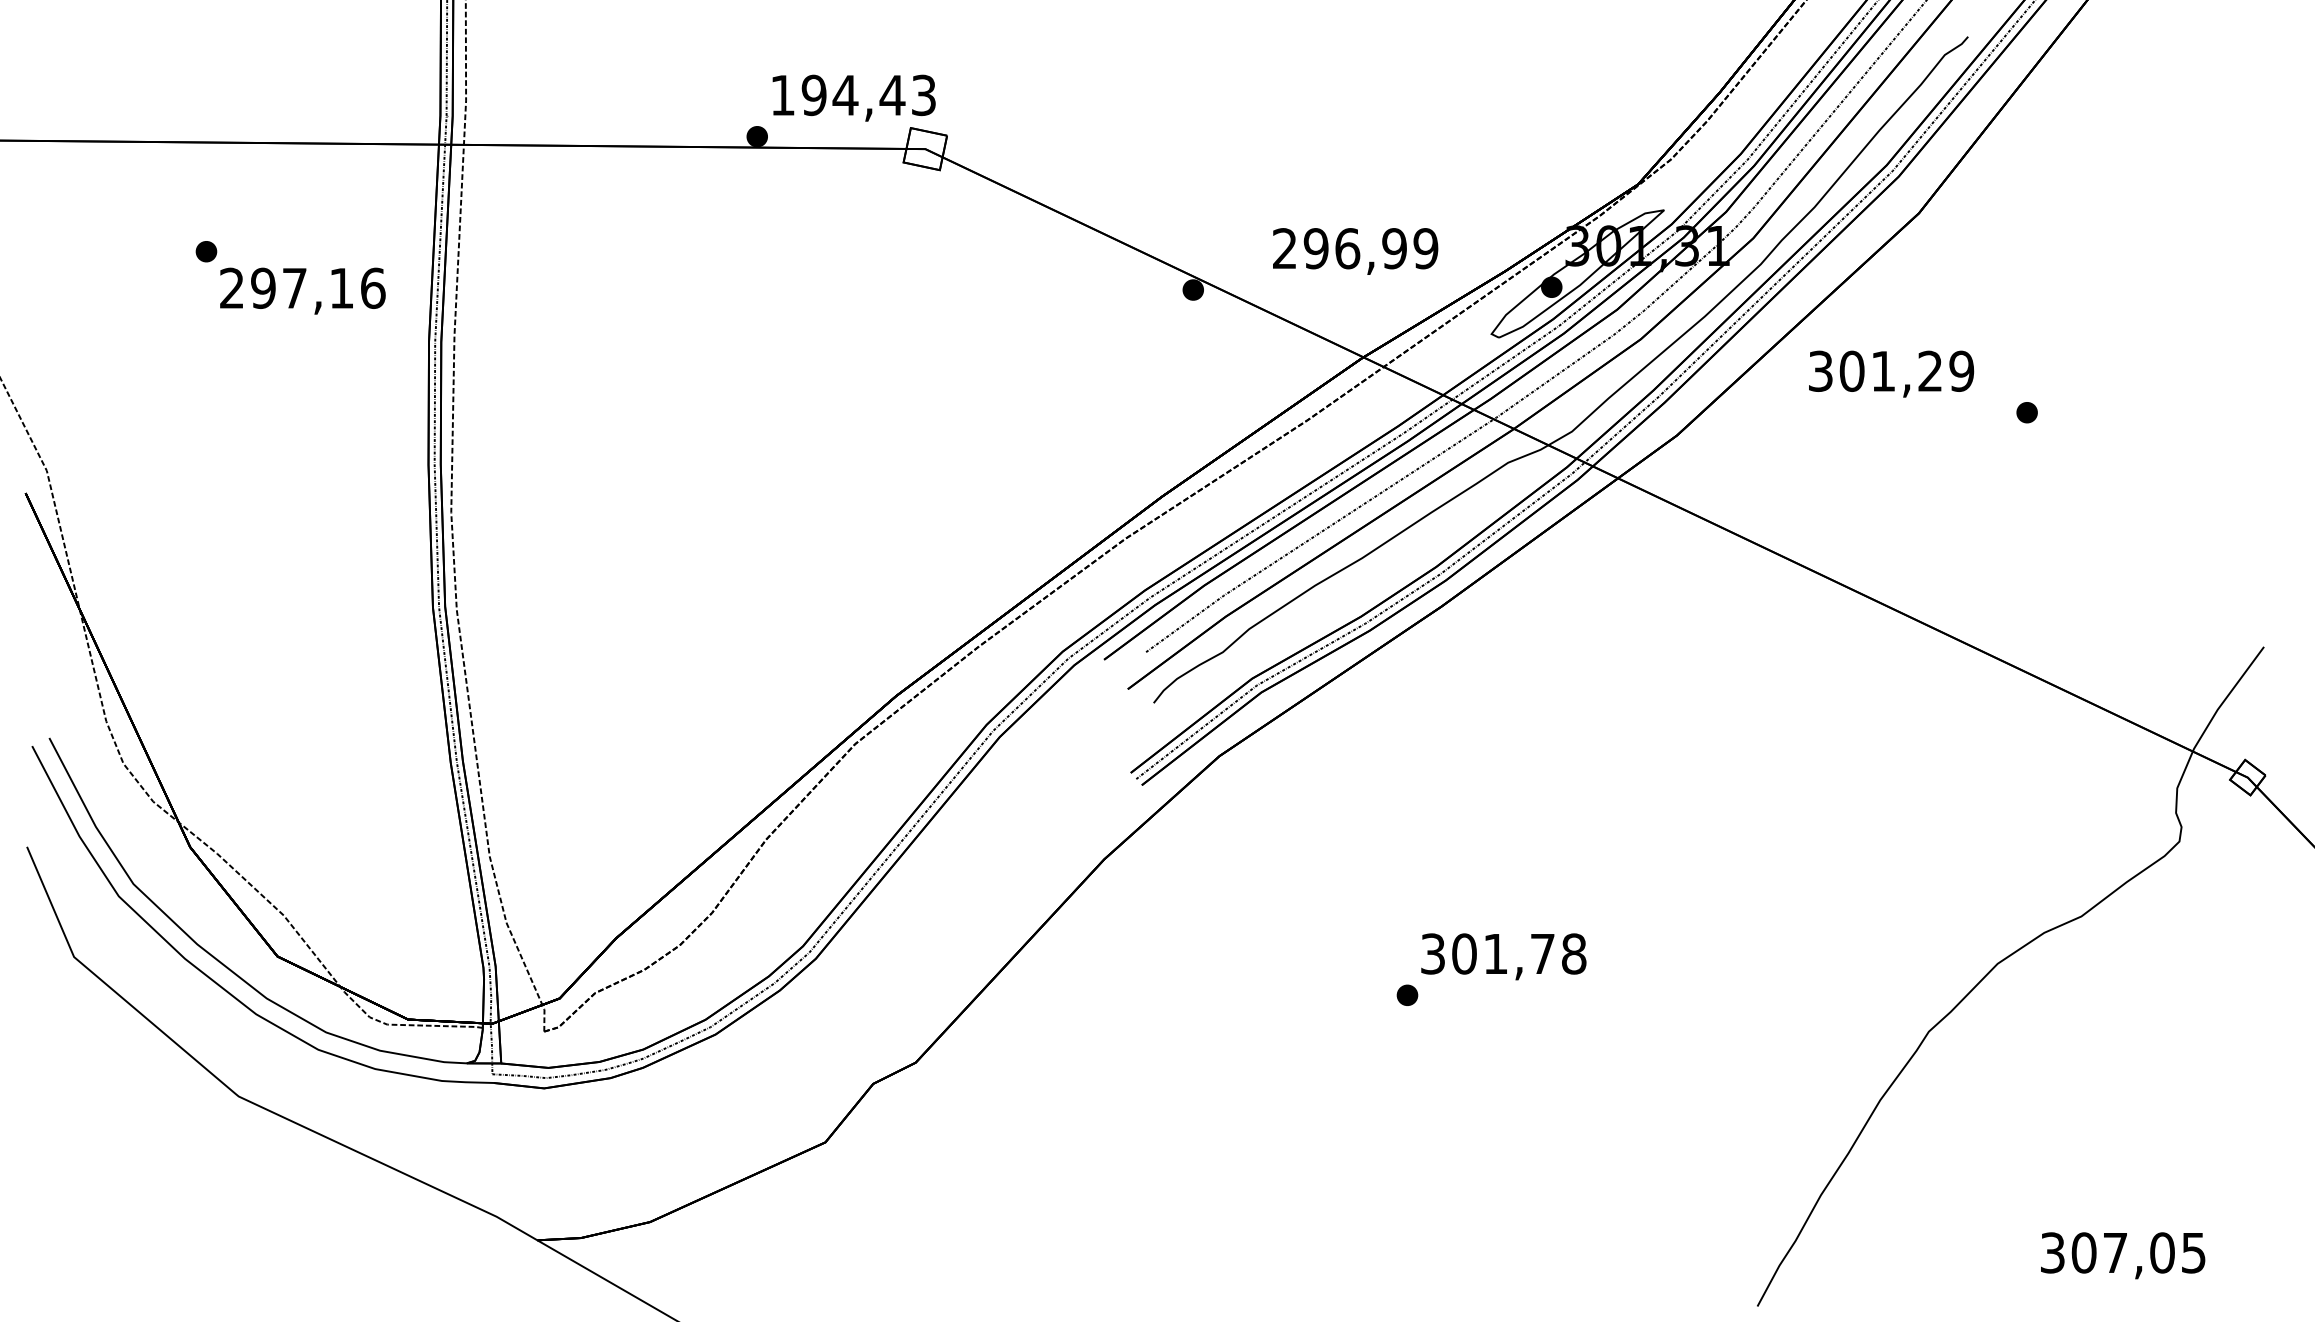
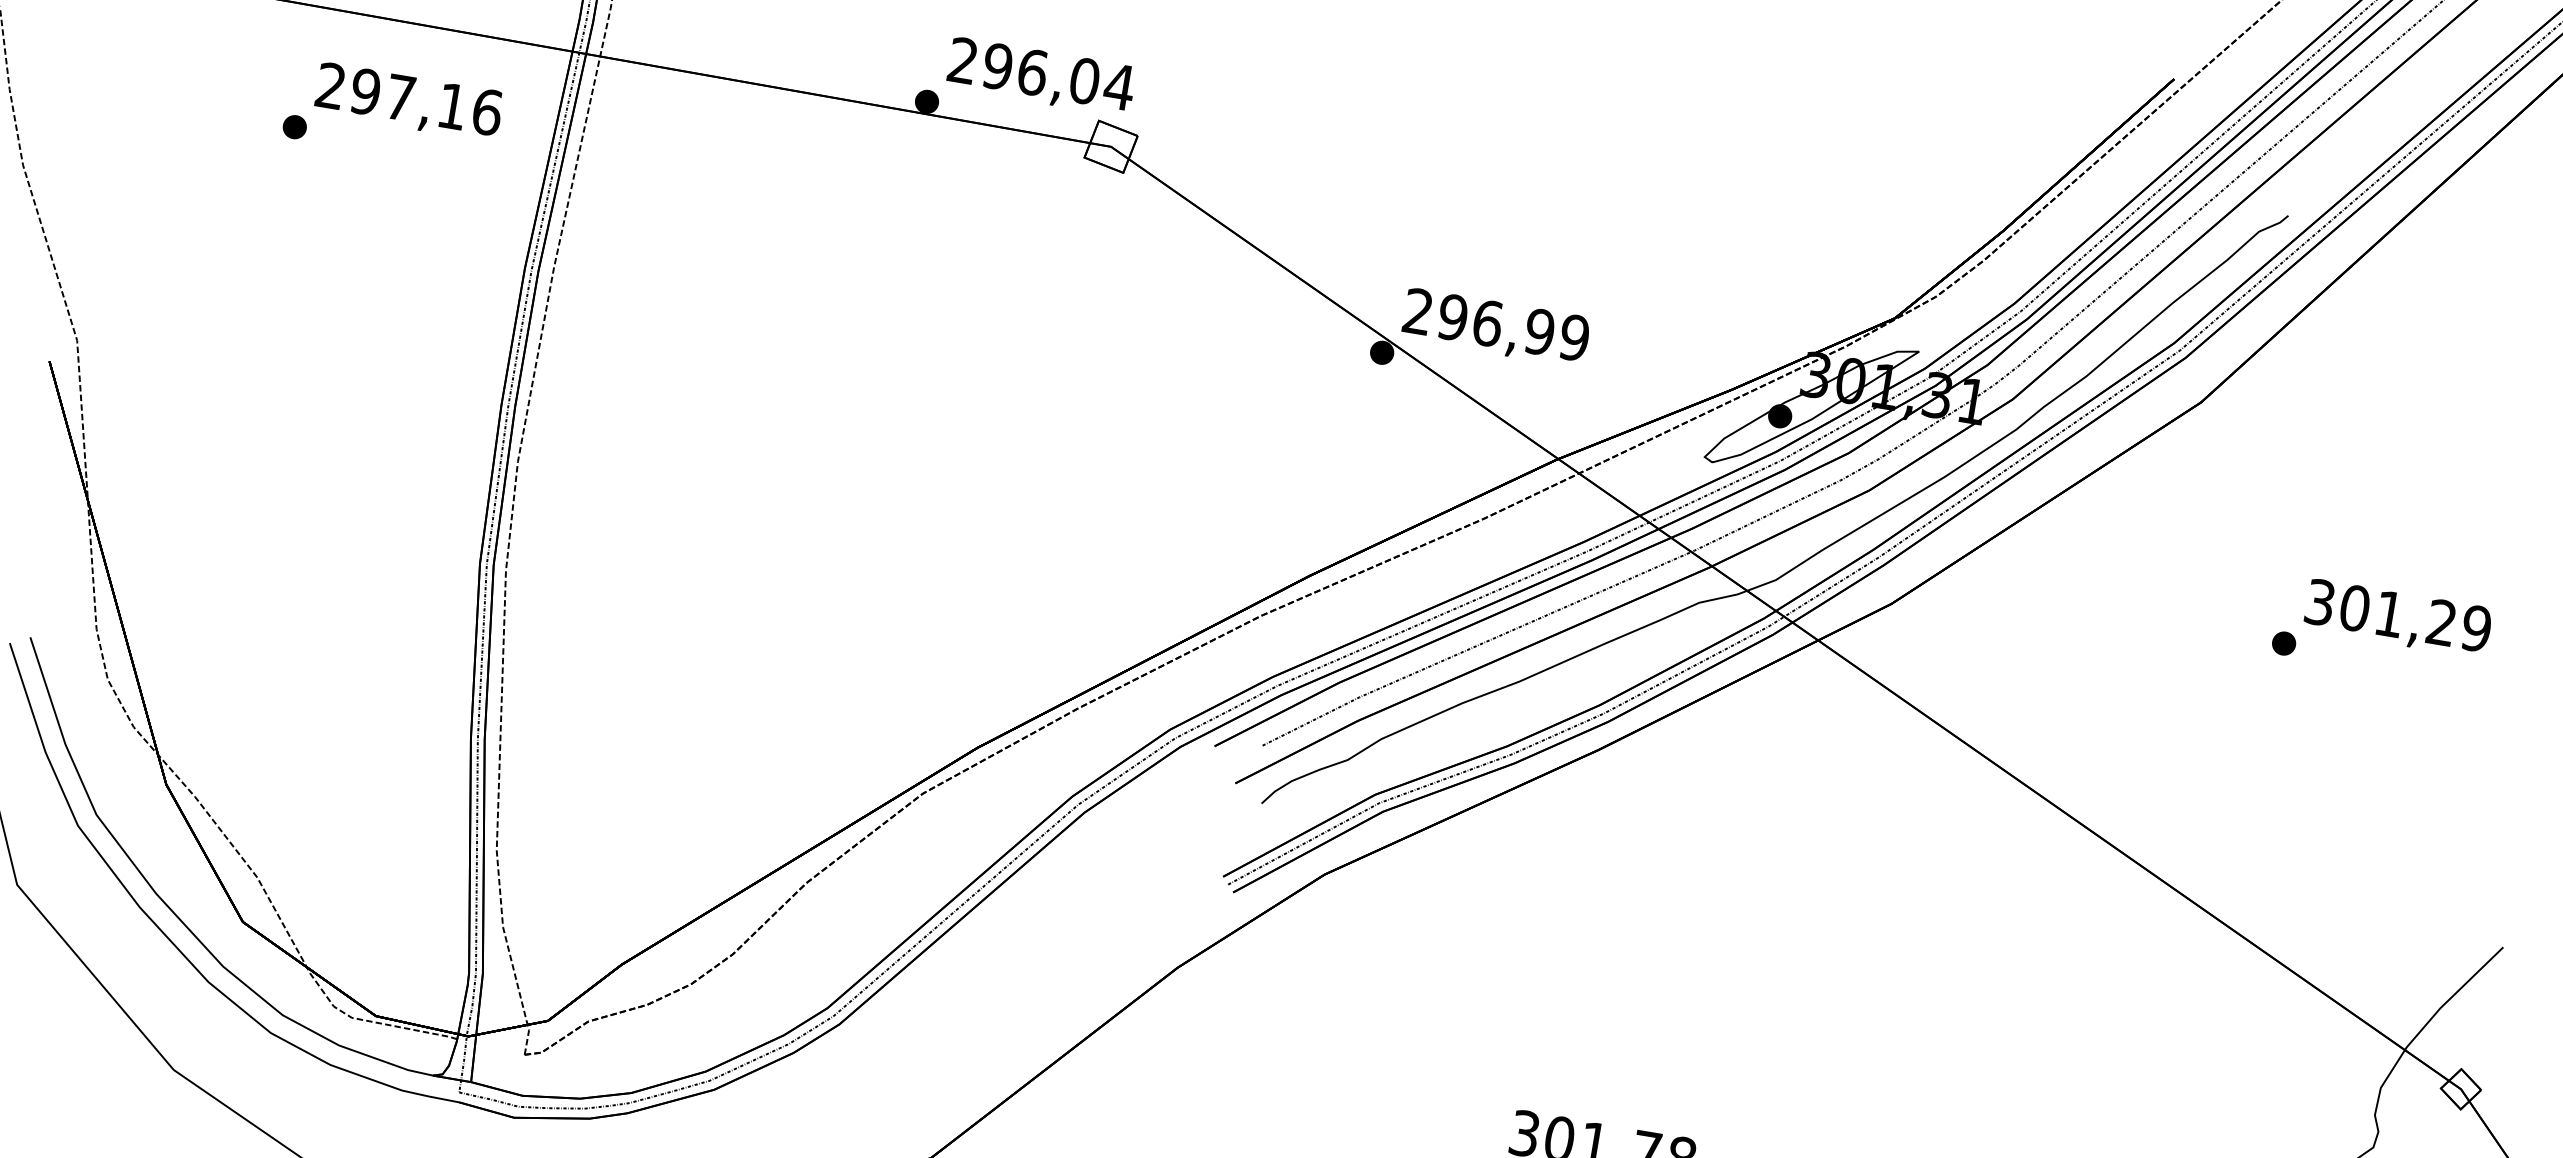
text: (853, 95) -> (1041, 74), 194,43 -> 296,04
text: (1355, 251) -> (1495, 327), moved
text: (302, 290) -> (408, 101), moved
text: (1891, 373) -> (2398, 618), moved

